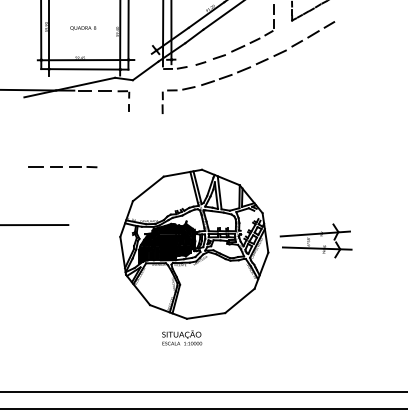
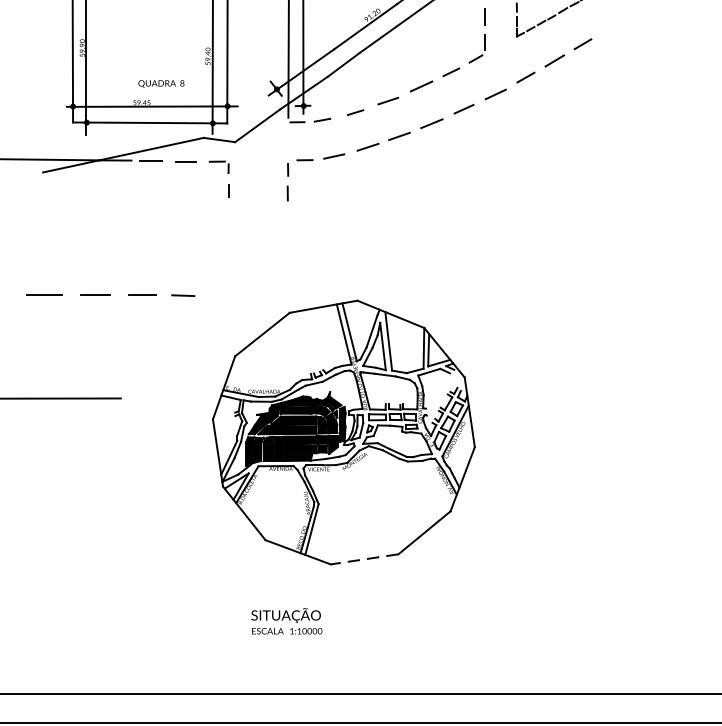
text: (83, 28) -> (161, 84), moved
part: (62, 167) -> (110, 296), size x1.4
part: (315, 240) -> (558, 425), removed
line: (205, 316) -> (363, 560), solid -> dashed
text: (182, 337) -> (287, 620), moved

